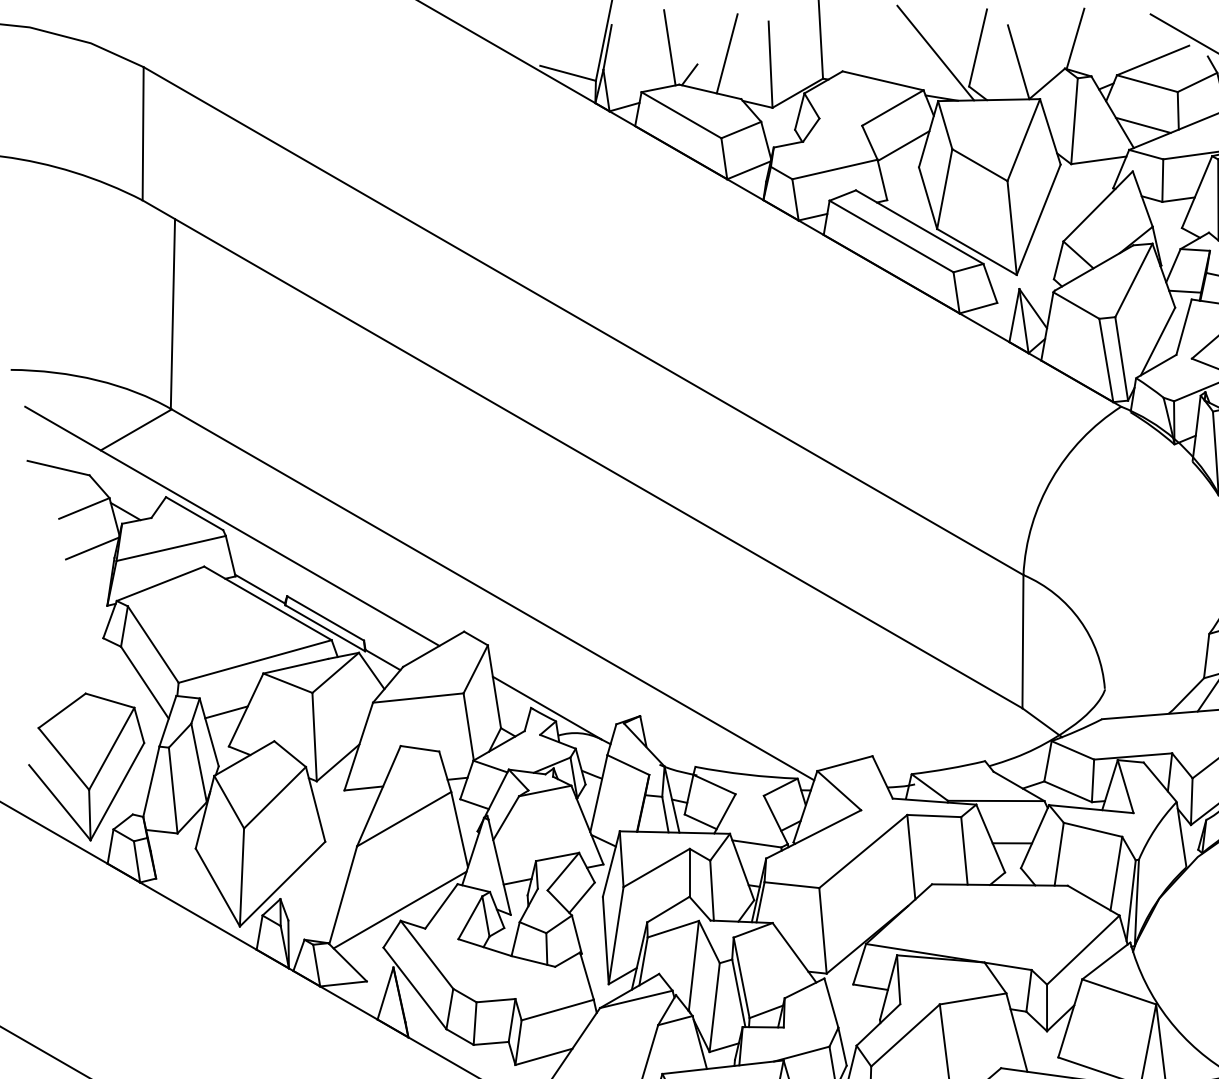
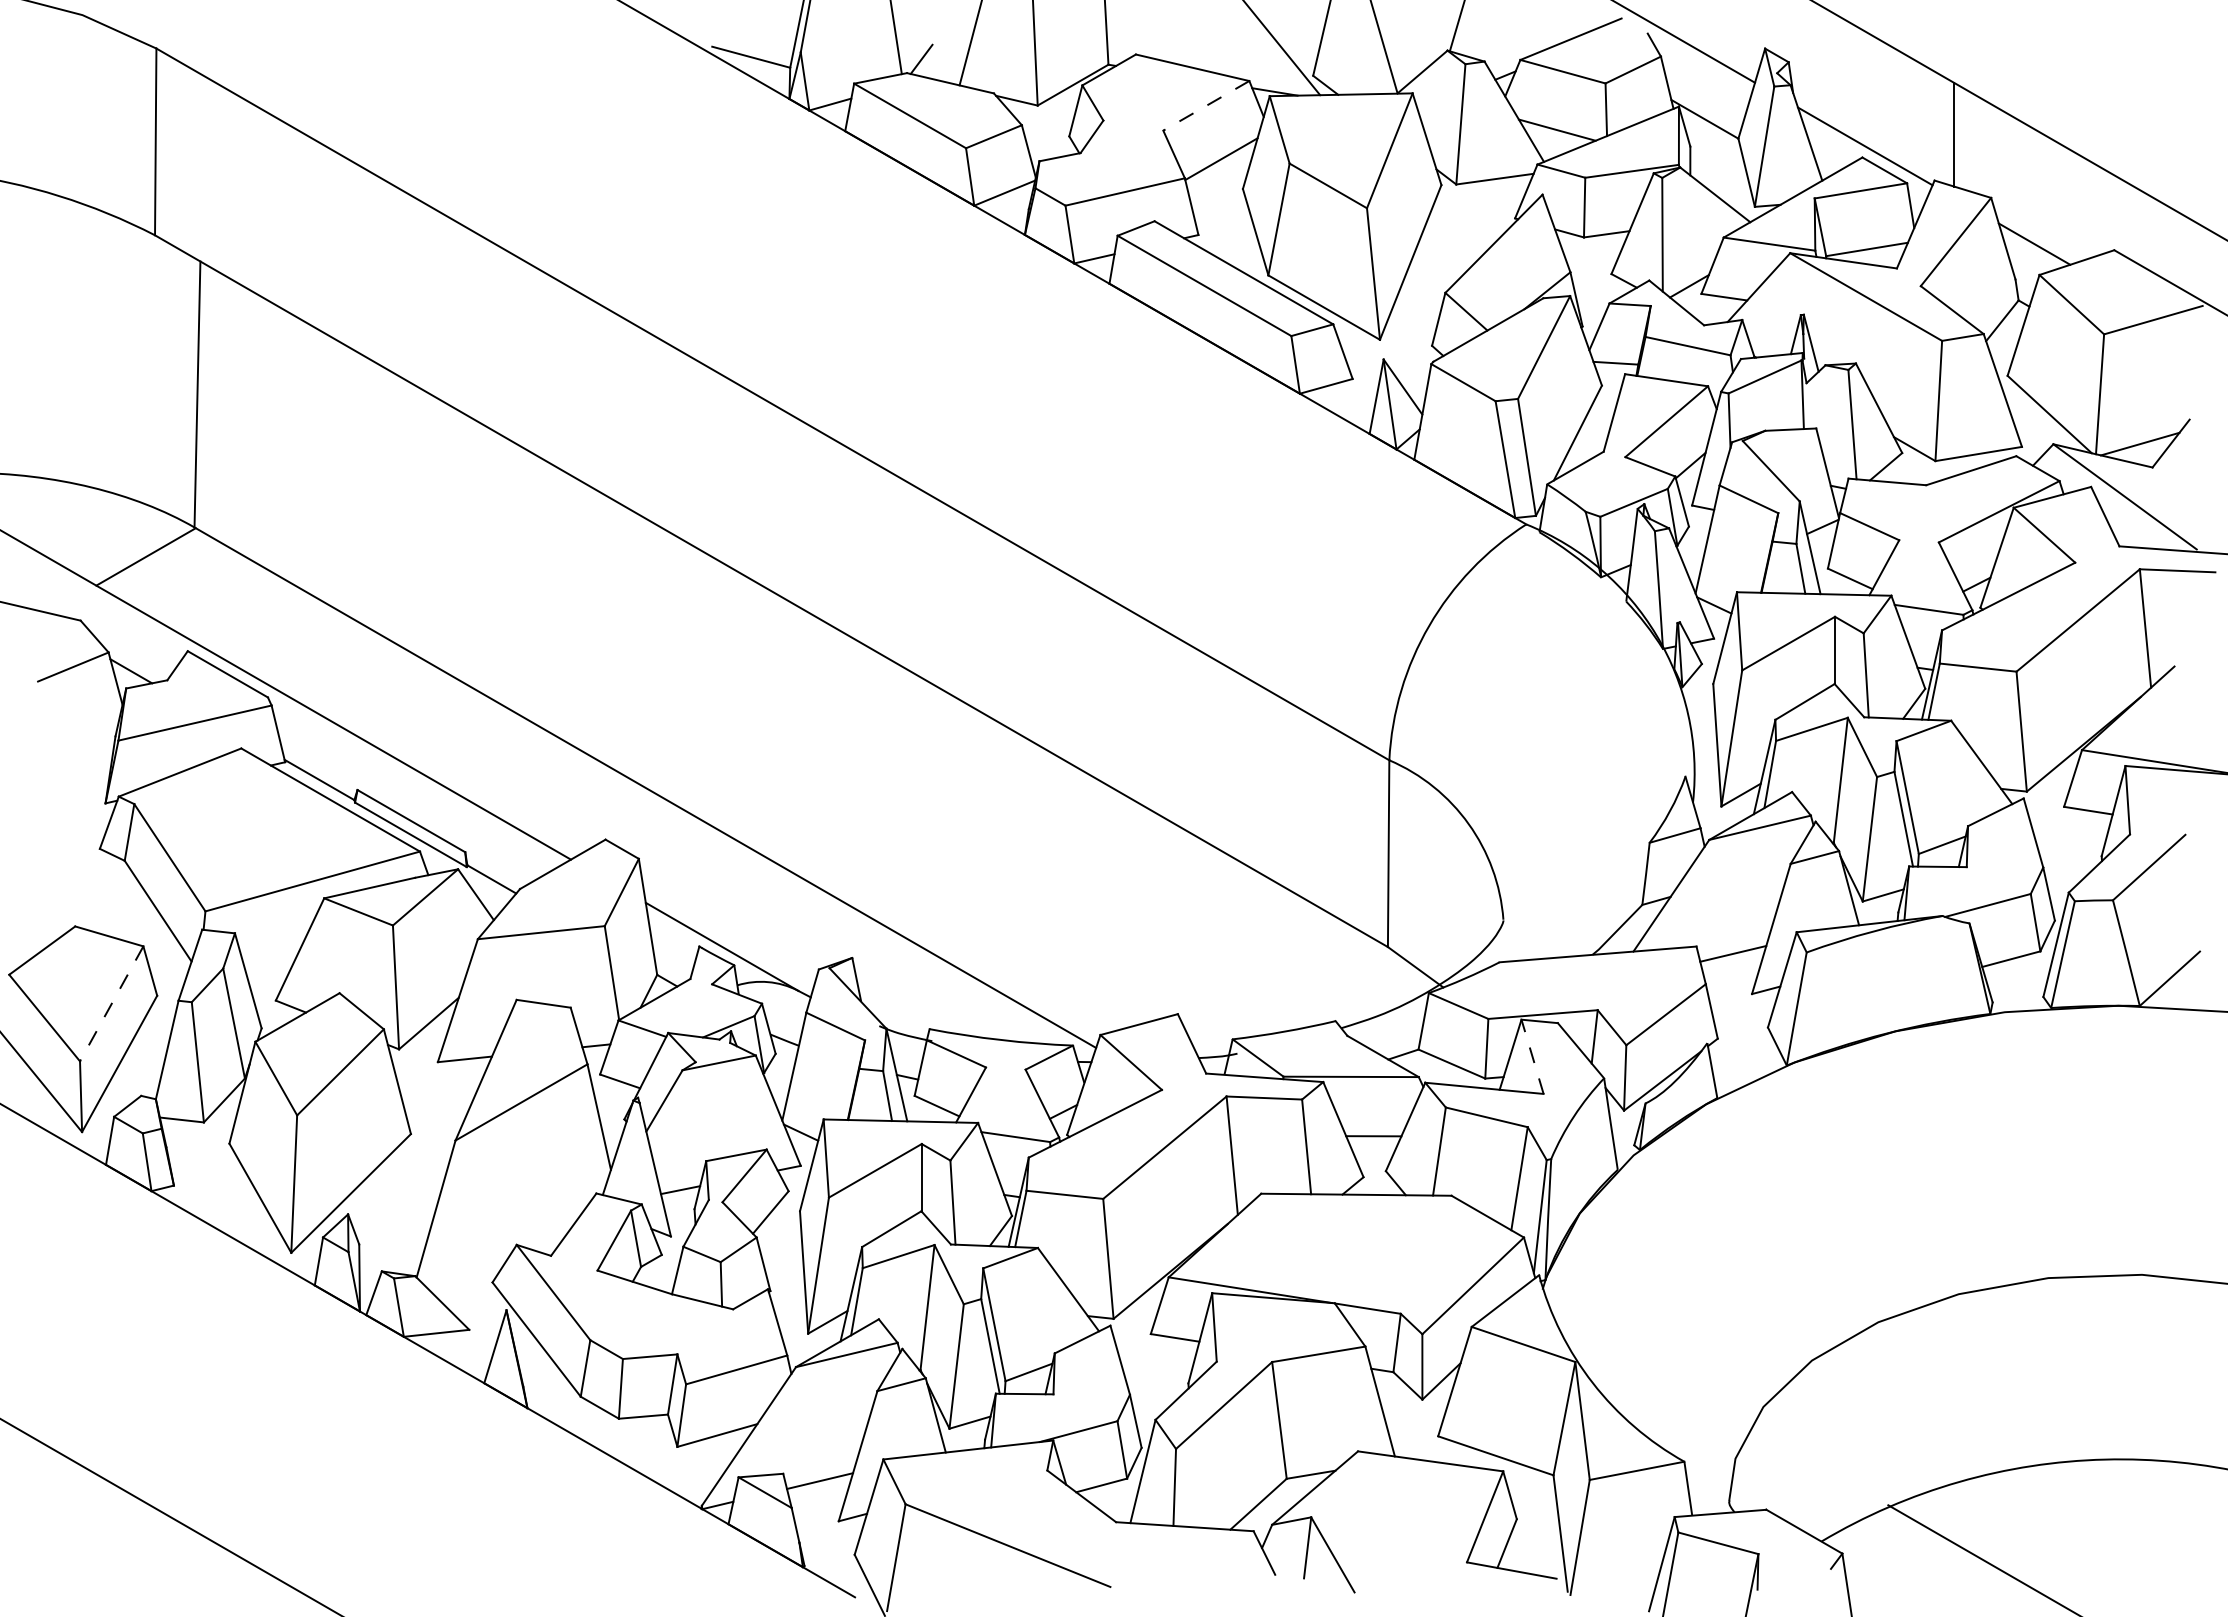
line: (892, 107) -> (1206, 105), solid -> dashed
line: (92, 548) -> (84, 722), removed
line: (226, 712) -> (272, 952), removed
line: (111, 748) -> (111, 1003), solid -> dashed
line: (1125, 786) -> (1532, 1056), solid -> dashed
line: (399, 909) -> (515, 1229), removed

